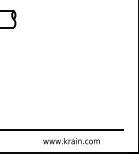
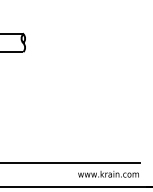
text: (71, 141) -> (108, 174), moved

